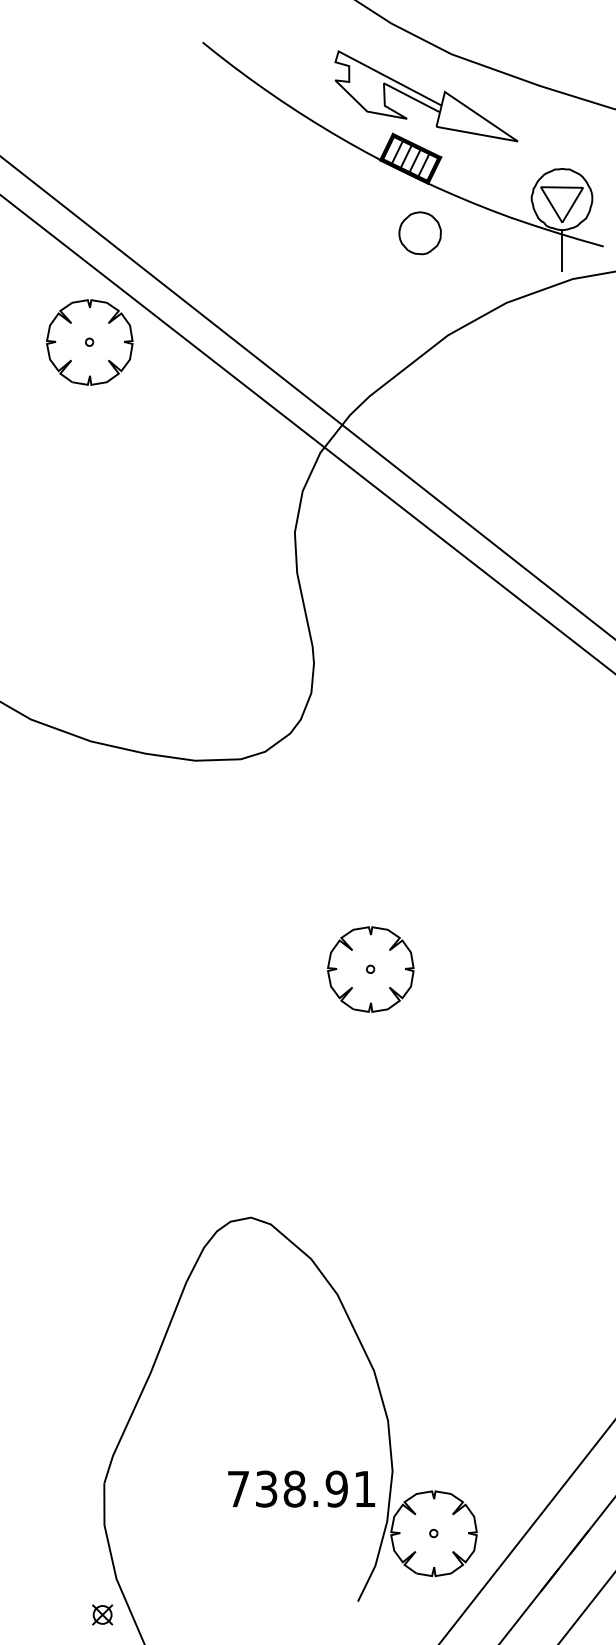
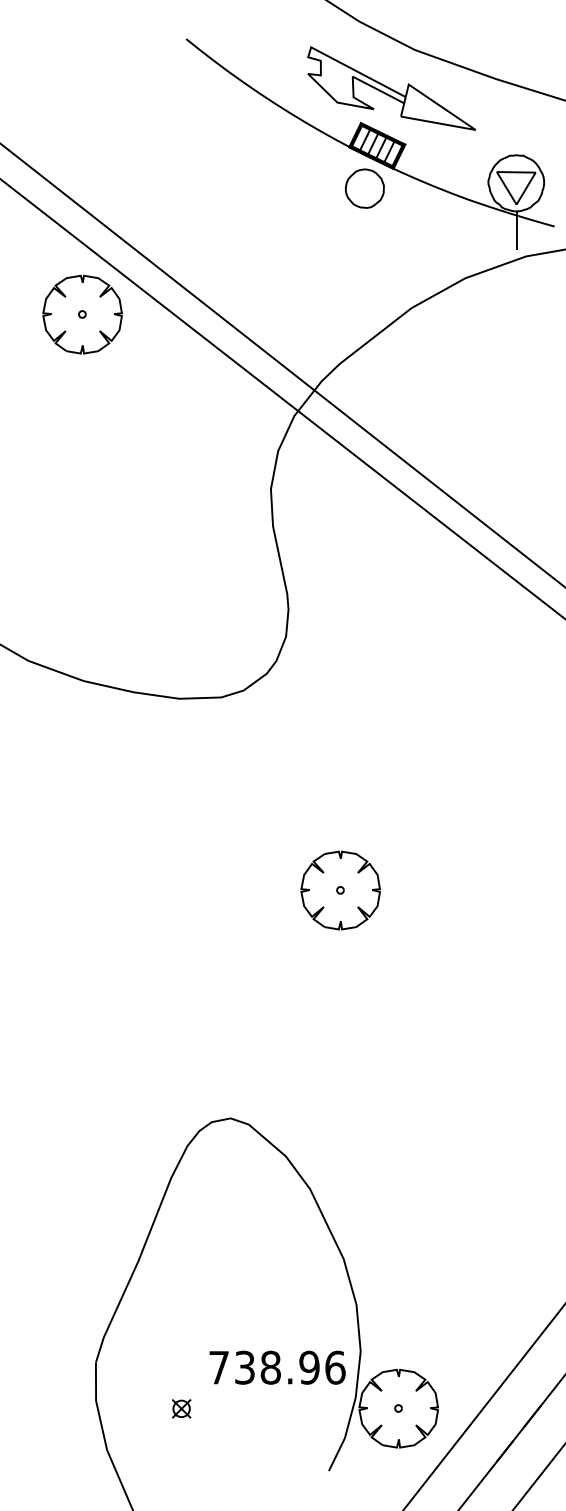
part: (419, 233) -> (364, 188), moved
text: (365, 1488) -> (335, 1367), 738.91 -> 738.96
part: (102, 1614) -> (181, 1408), moved

